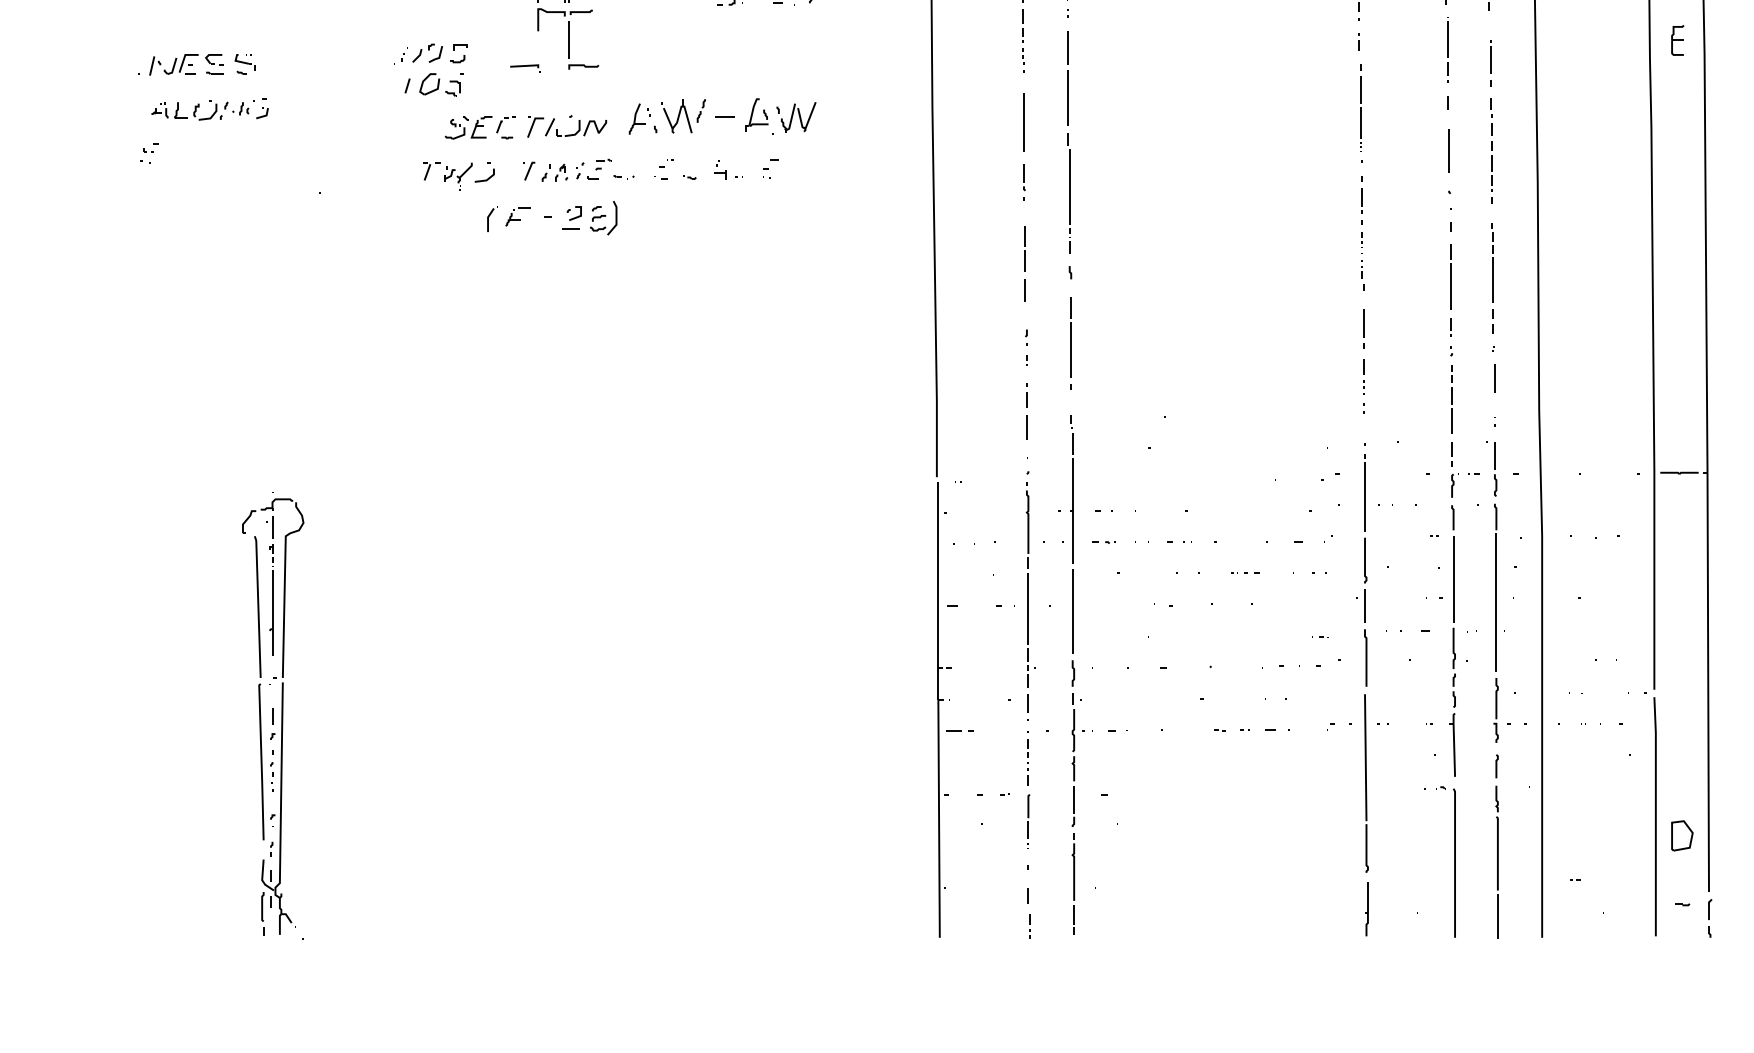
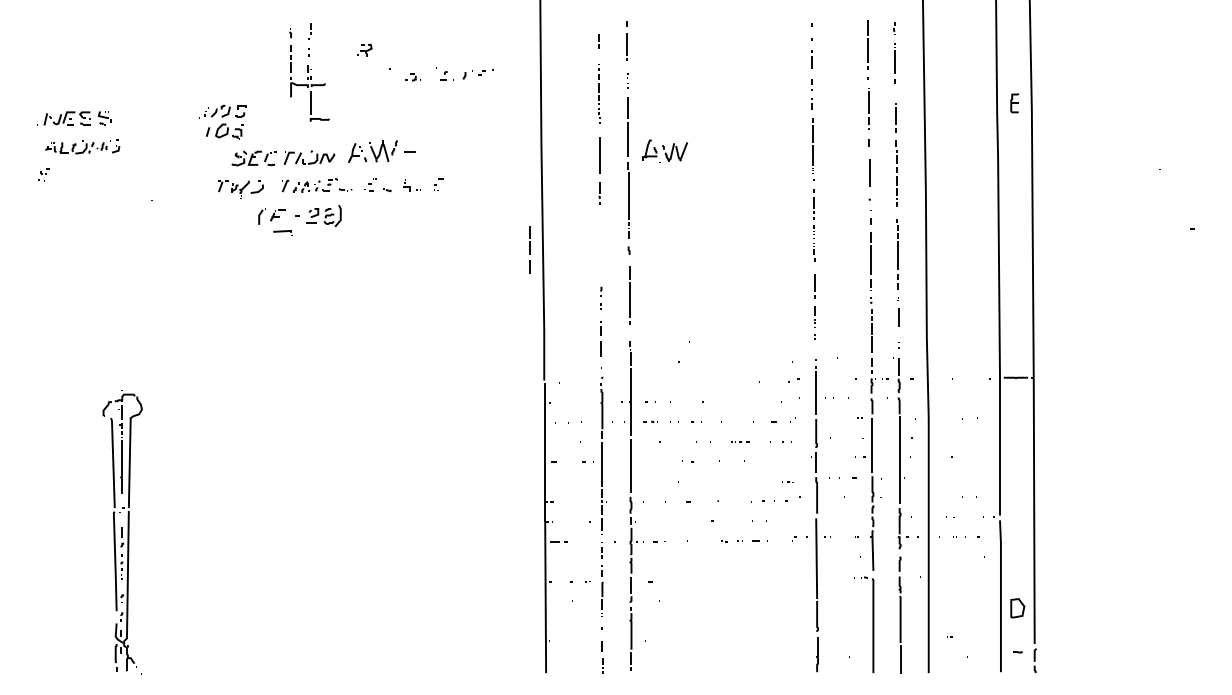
part: (524, 67) -> (282, 232), moved
part: (779, 114) -> (664, 150), moved
line: (1025, 262) -> (529, 249), moved

